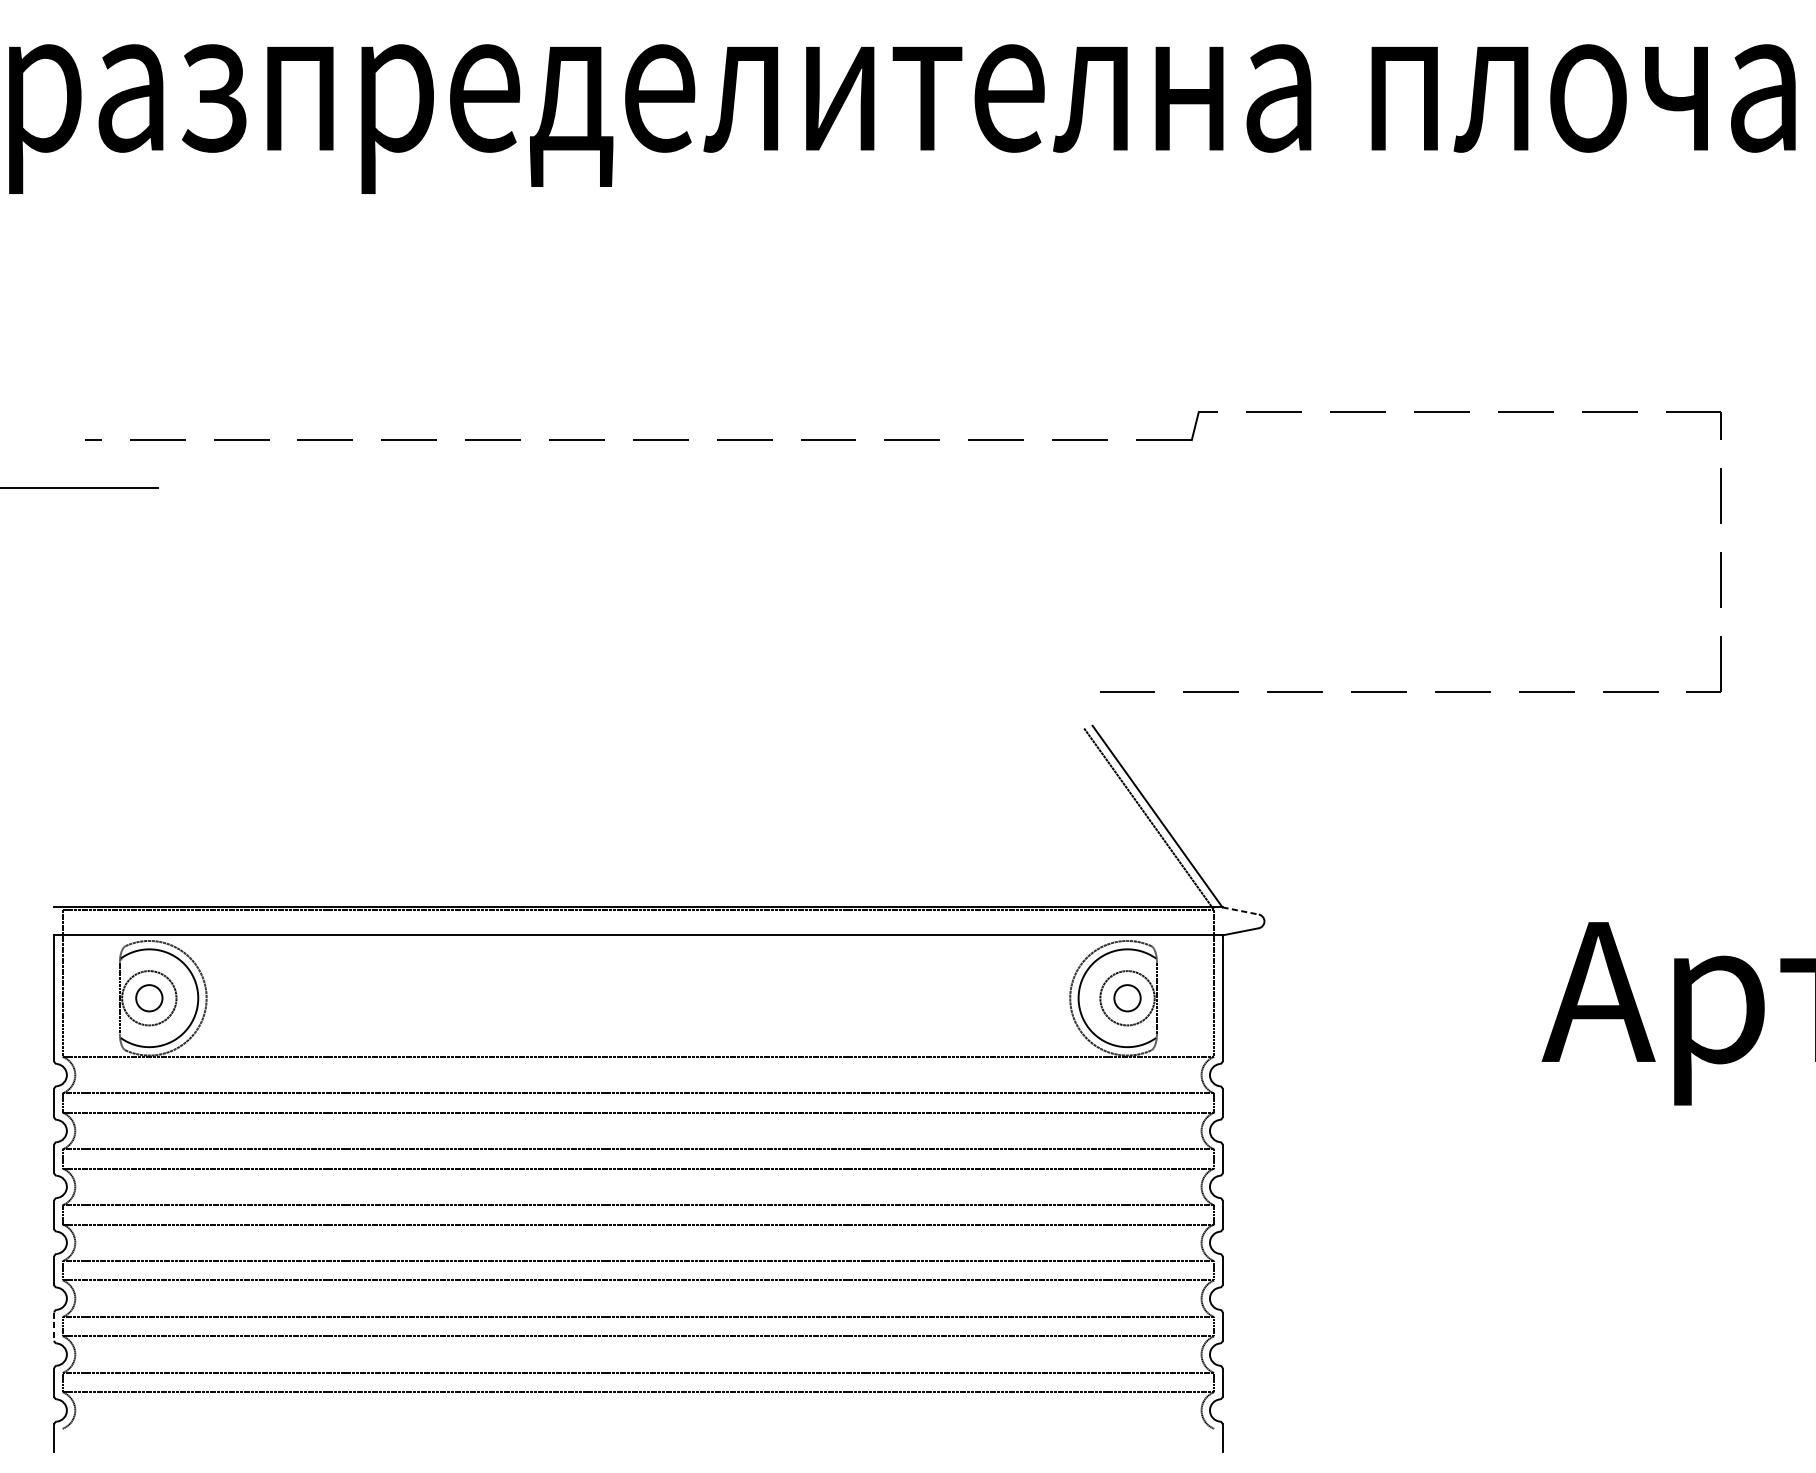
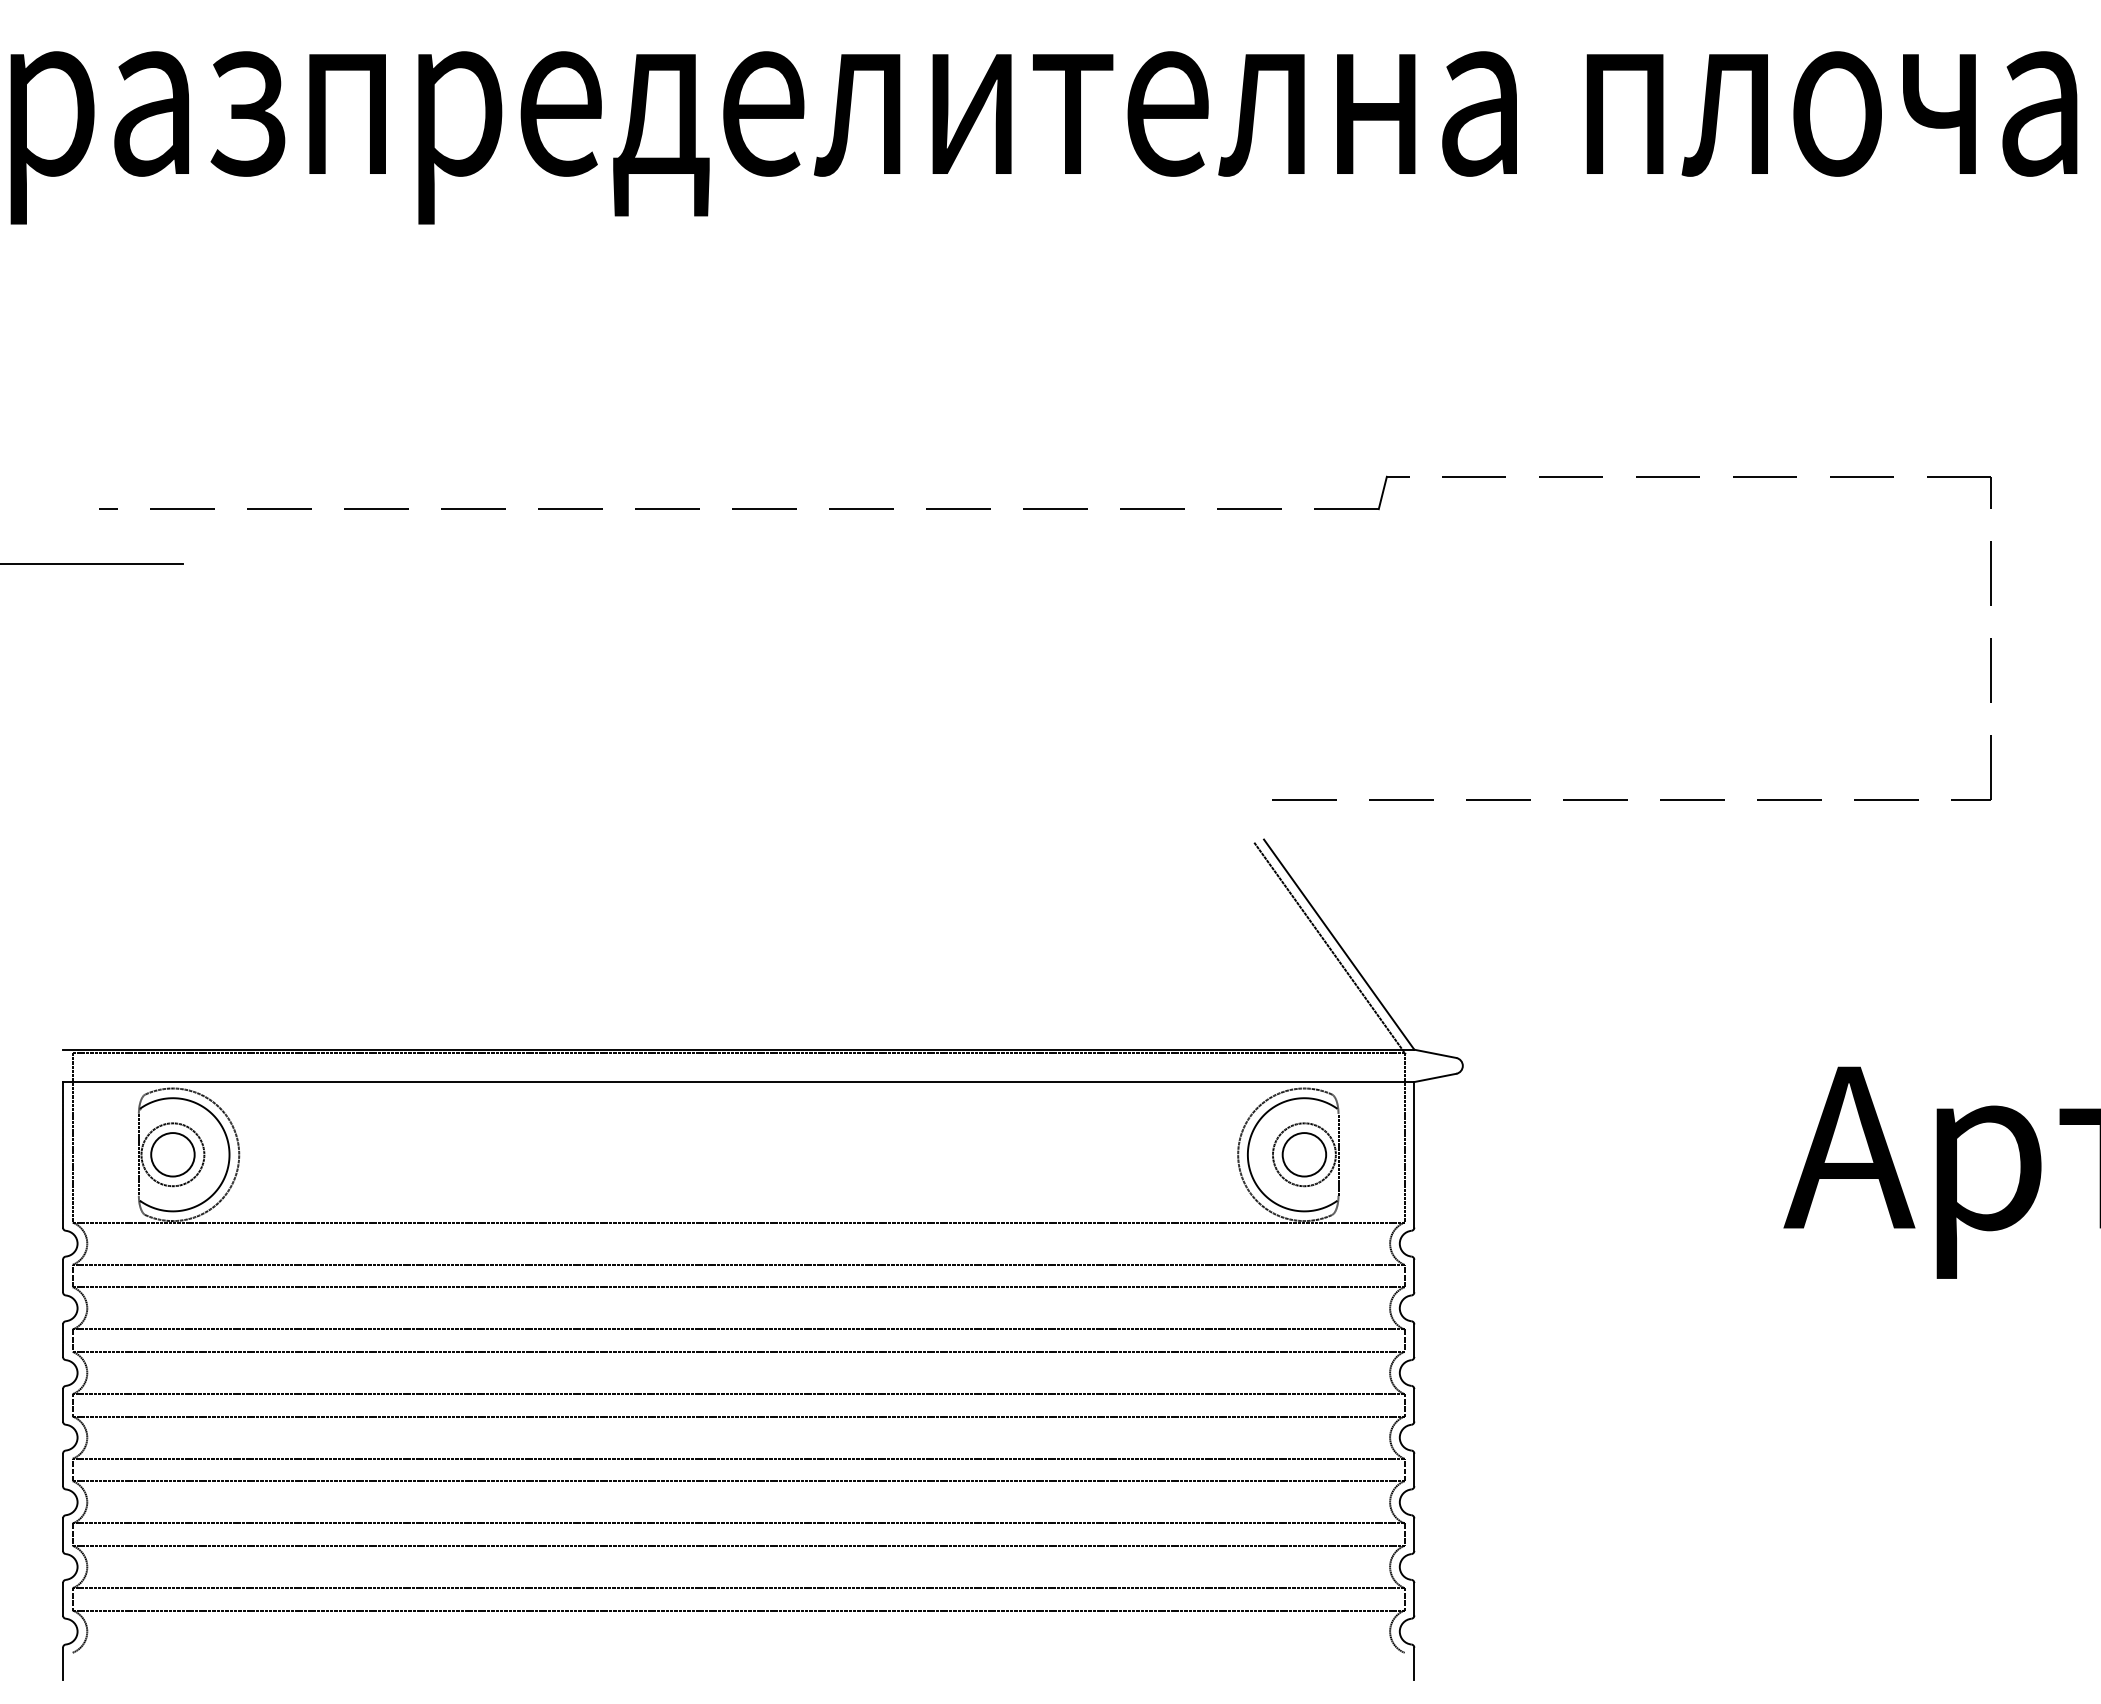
line: (1240, 910) -> (1435, 1053), dashed -> solid
circle: (148, 998) -> (172, 1154), size x1.43
circle: (1127, 998) -> (1304, 1154), size x1.43
line: (54, 1327) -> (63, 1535), dashed -> solid

